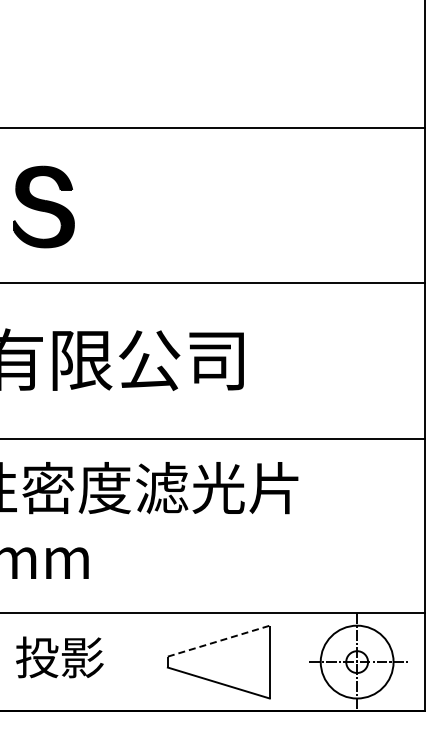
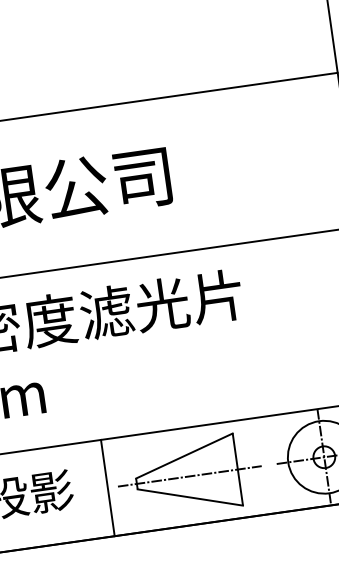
line: (219, 641) -> (185, 456), dashed -> solid
line: (138, 661) -> (107, 487), added
line: (220, 662) -> (189, 476), added

